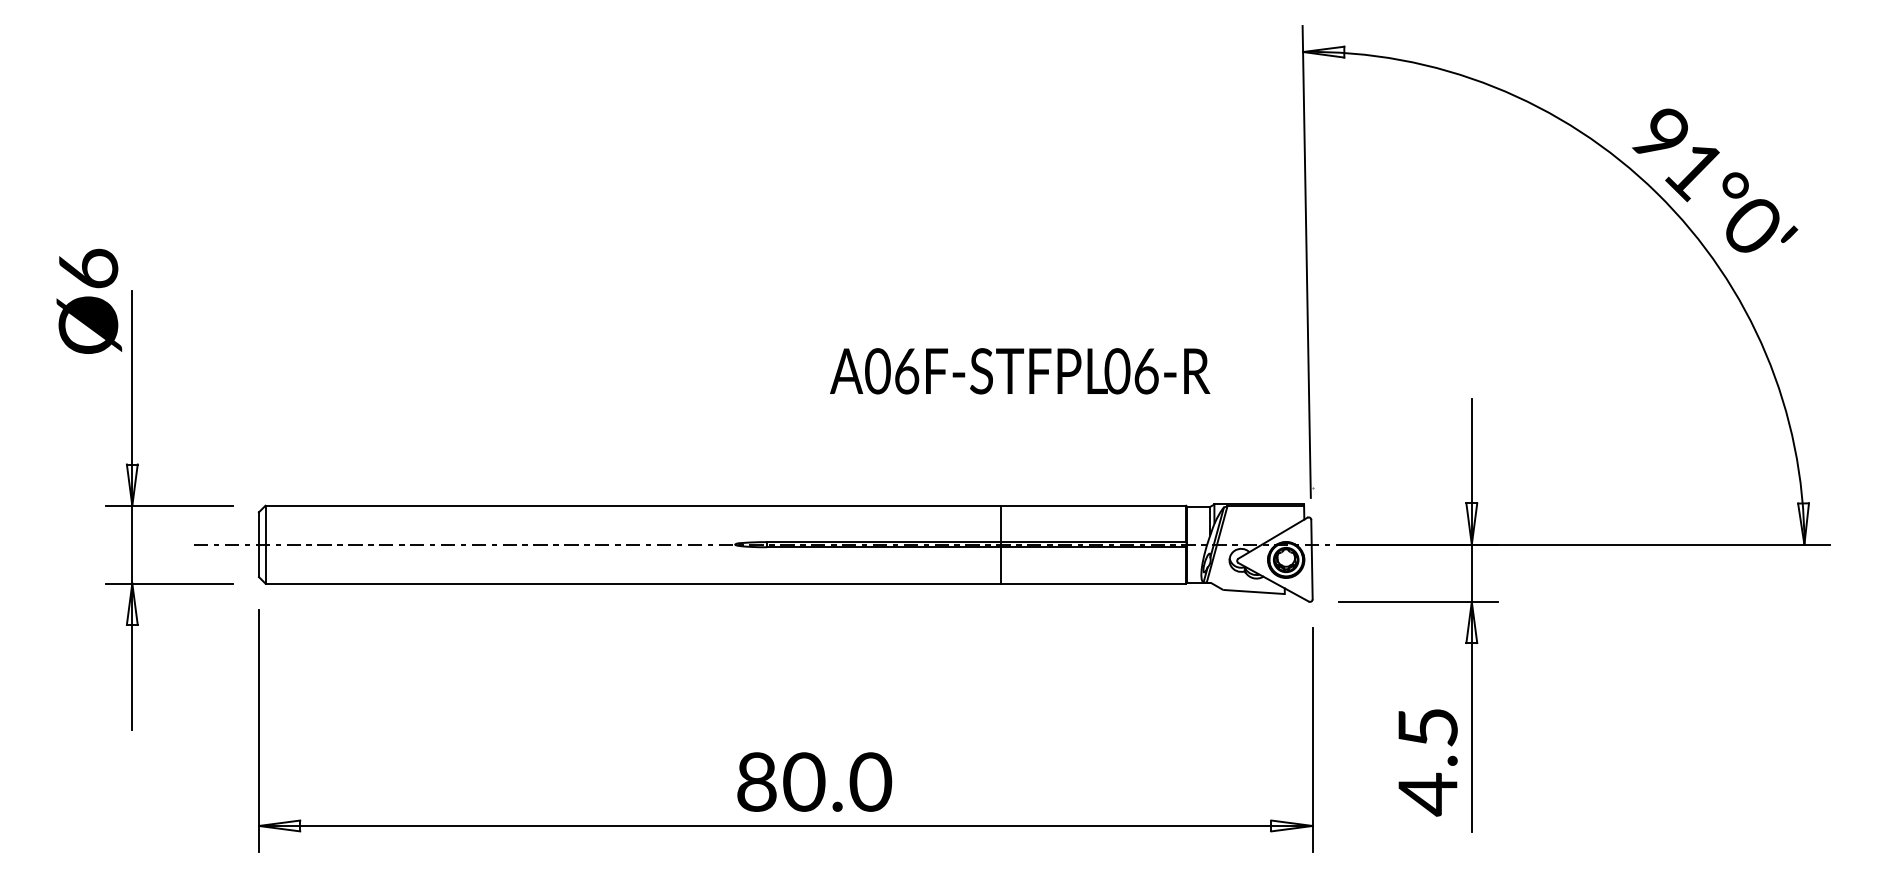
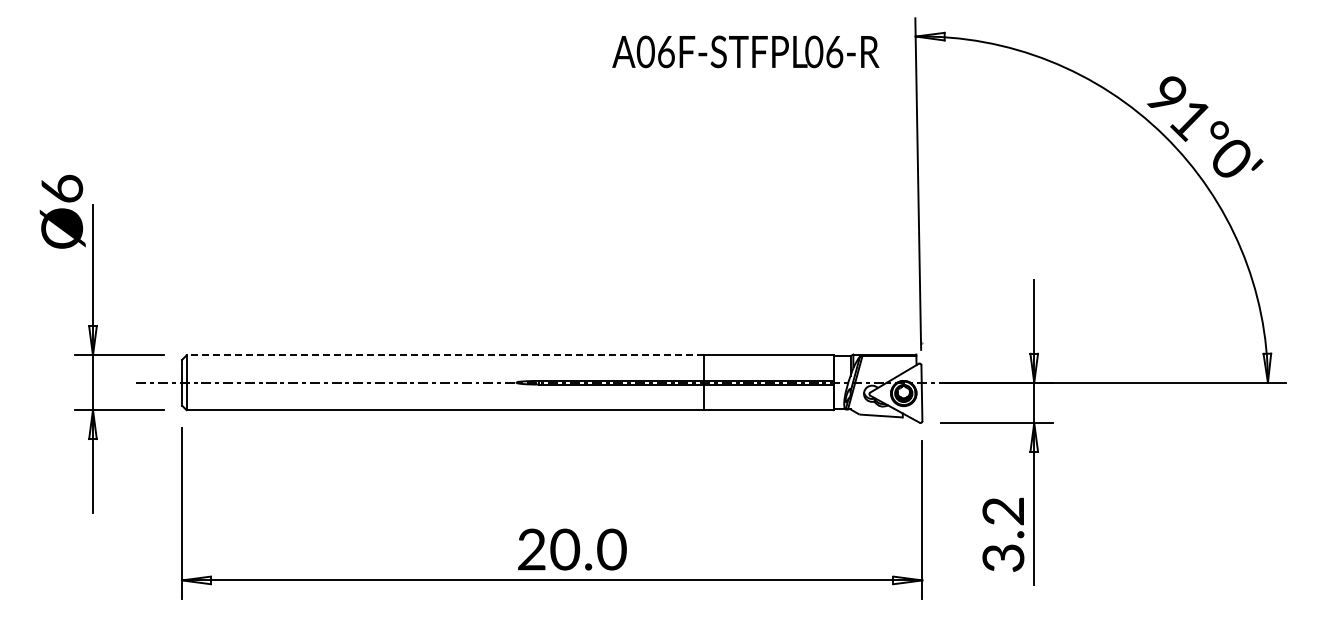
text: (1019, 370) -> (745, 51), moved
line: (633, 505) -> (445, 355), solid -> dashed
text: (1428, 762) -> (1003, 535), 4.5 -> 3.2
text: (756, 781) -> (531, 549), 80.0 -> 20.0

